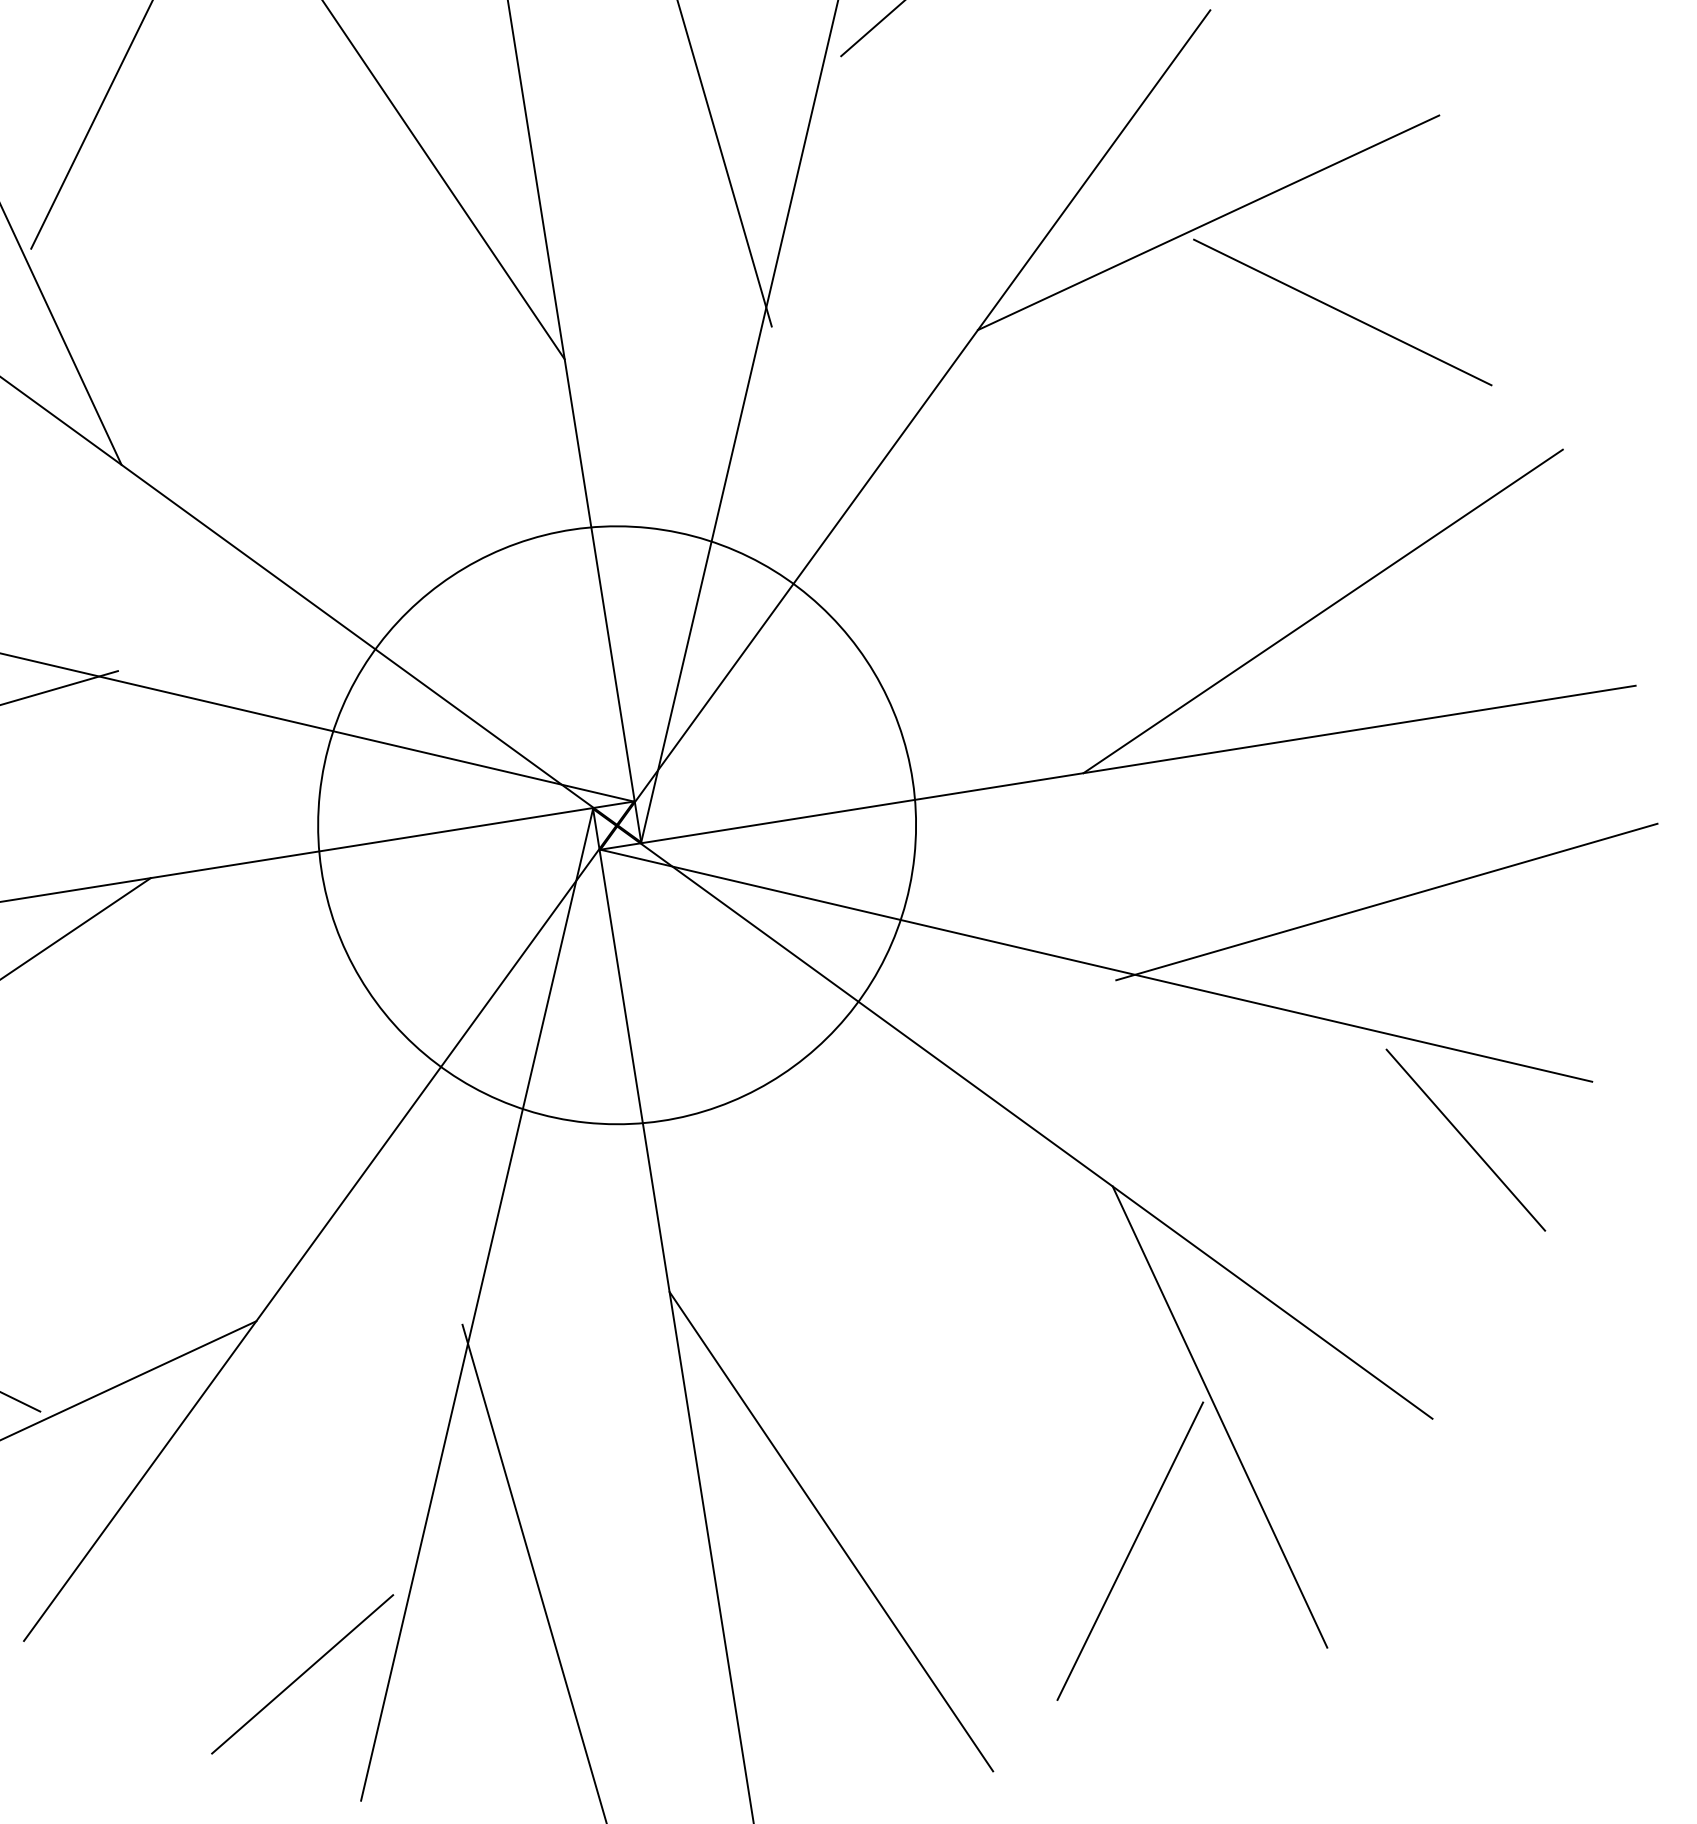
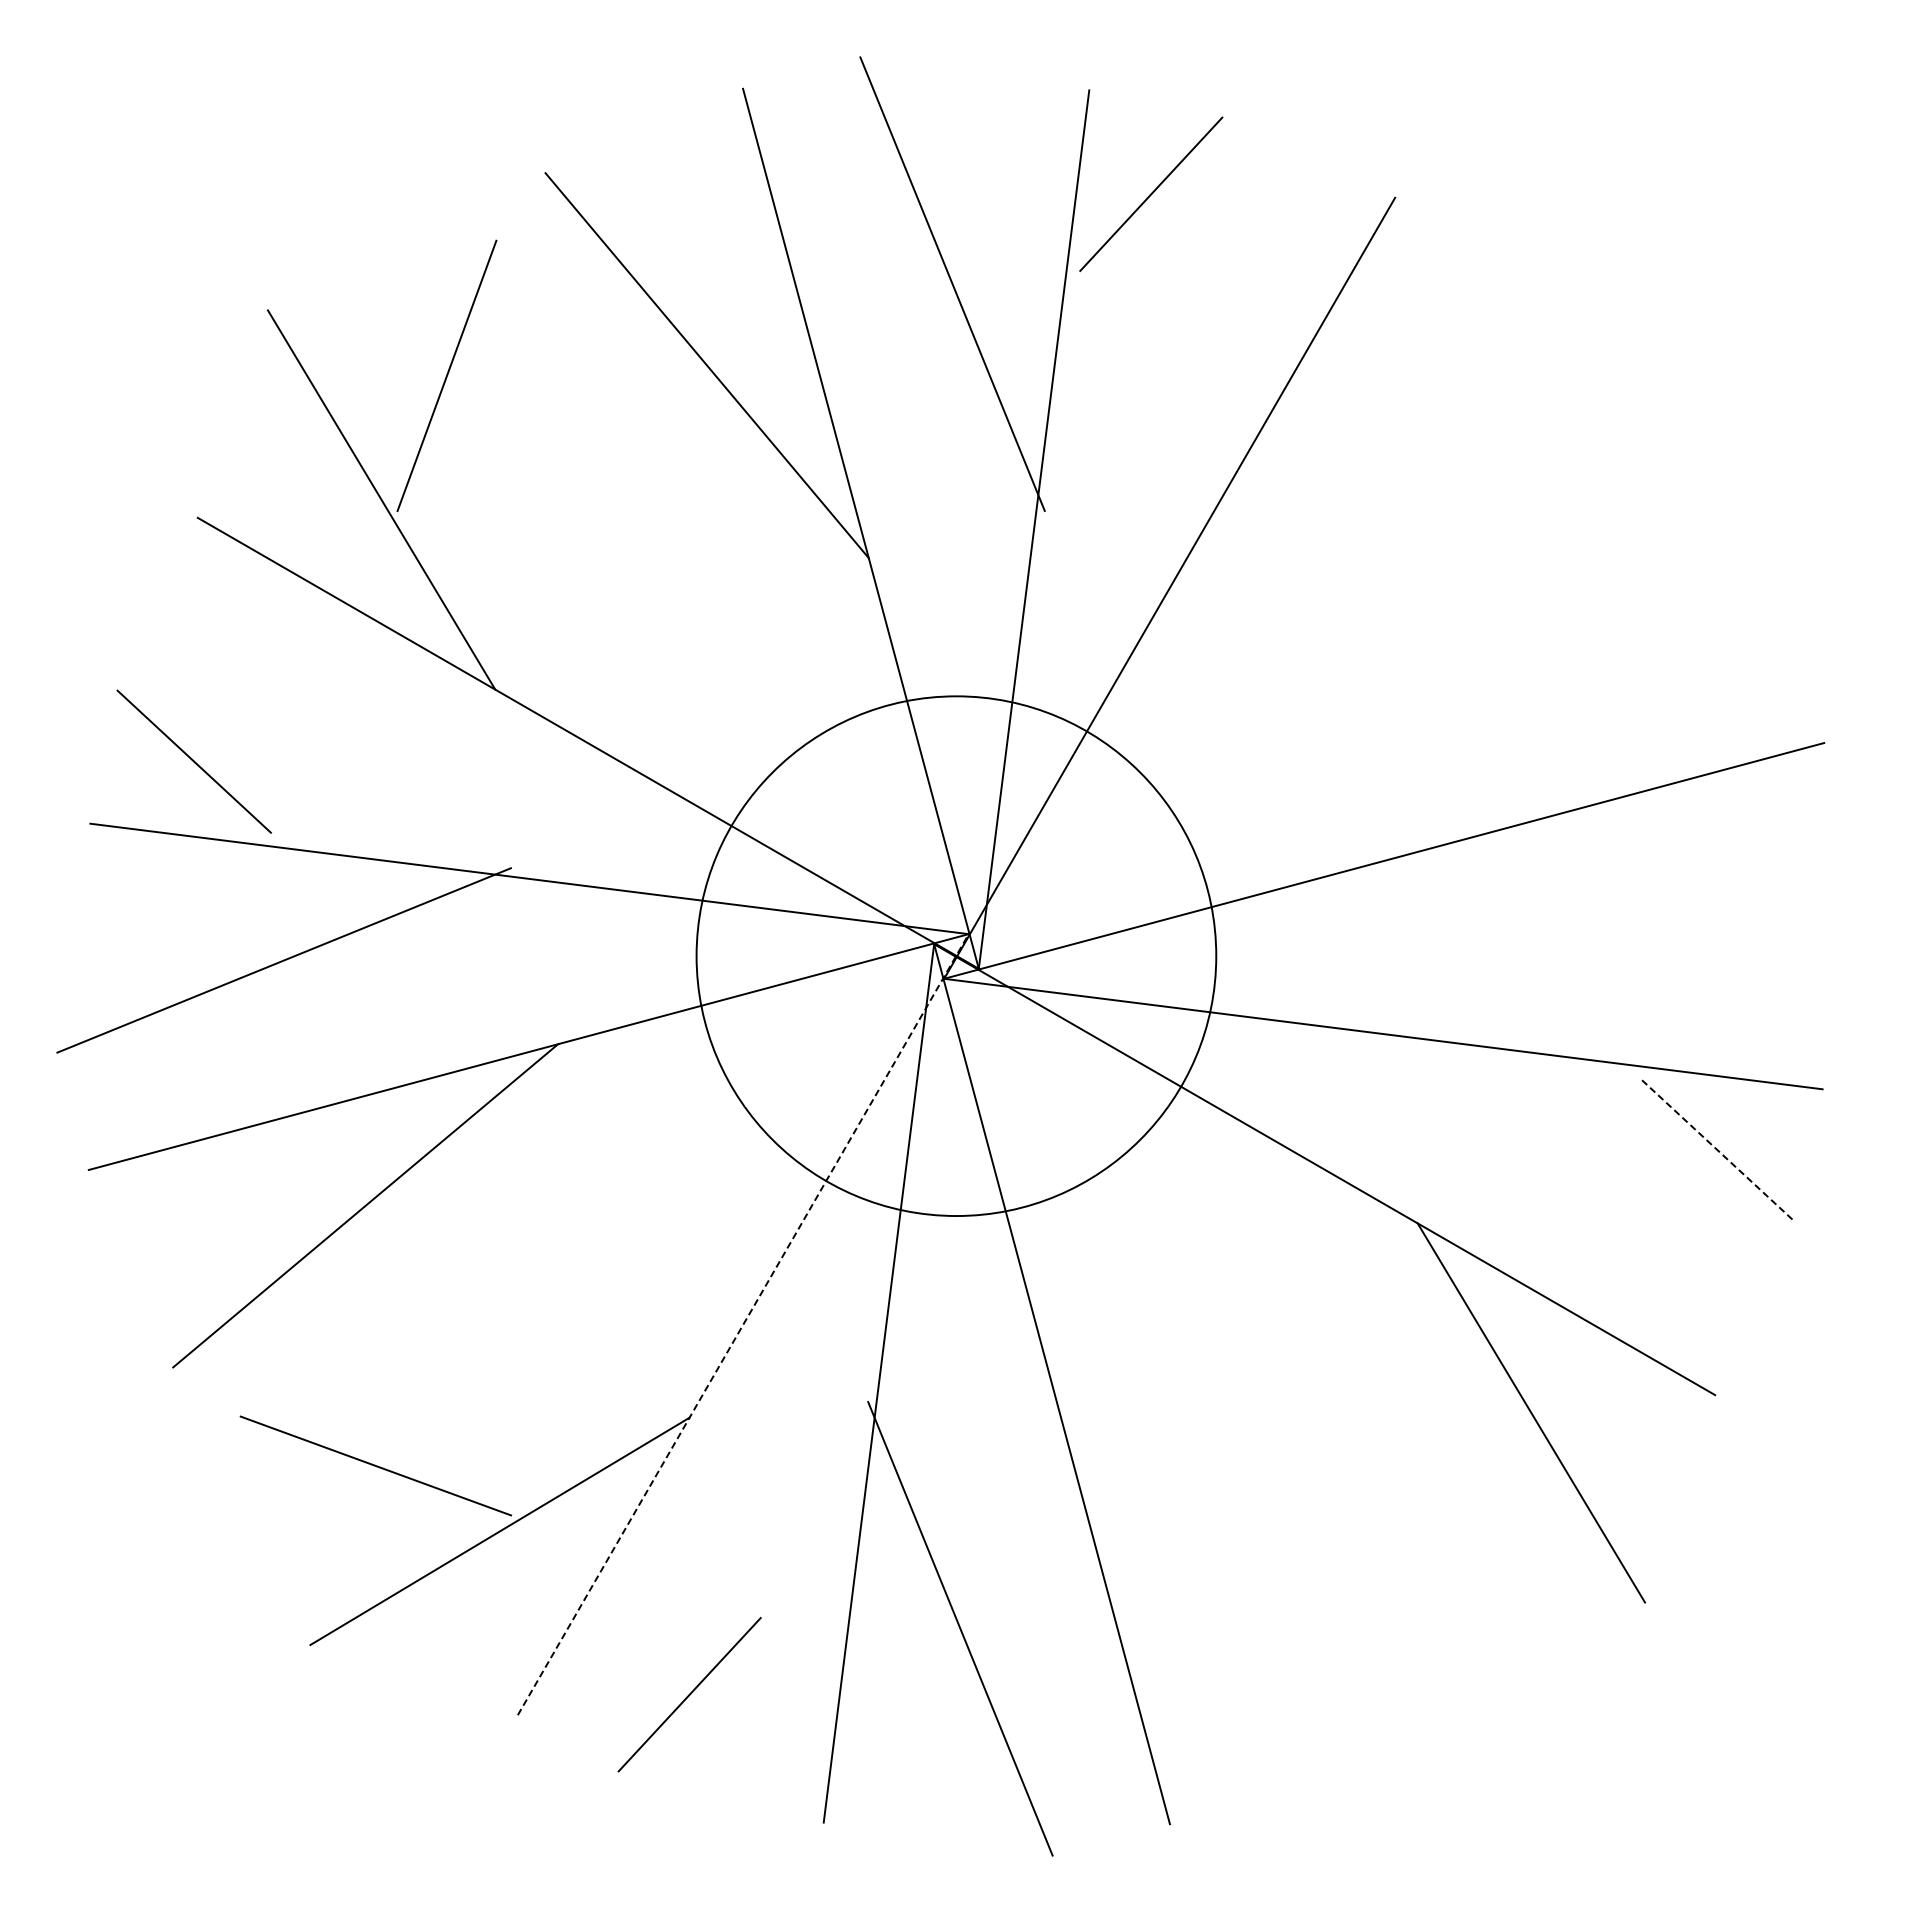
line: (1208, 222) -> (1412, 381), removed
line: (1342, 311) -> (1536, 446), removed
line: (1322, 610) -> (1546, 706), removed
line: (1386, 901) -> (1628, 952), removed
line: (1465, 1140) -> (1718, 1151), solid -> dashed
line: (329, 1221) -> (743, 1324), solid -> dashed
line: (831, 1530) -> (1205, 1546), removed
line: (1129, 1550) -> (1465, 1536), removed
line: (302, 1674) -> (689, 1694), moved

